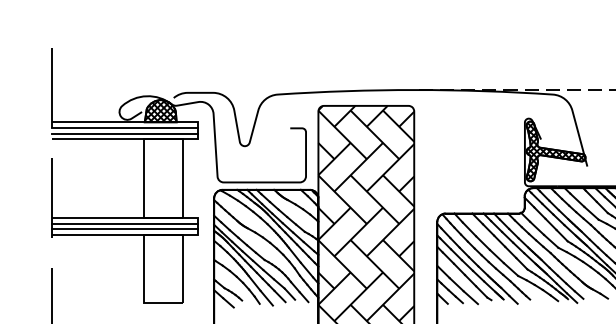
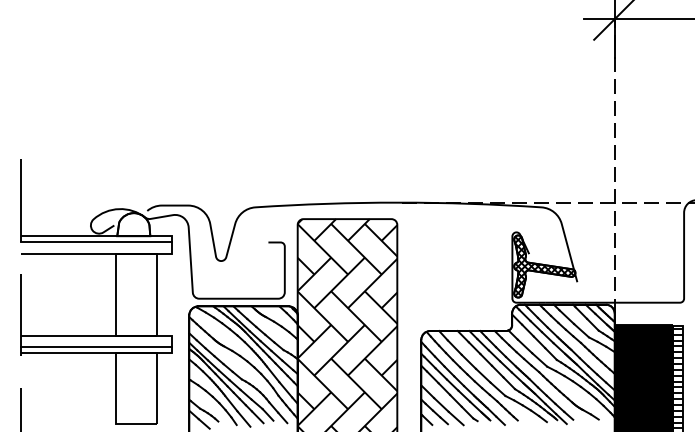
hatch: (160, 111) -> (133, 224), removed
line: (124, 133) -> (96, 247), removed
line: (124, 223) -> (96, 341), removed

